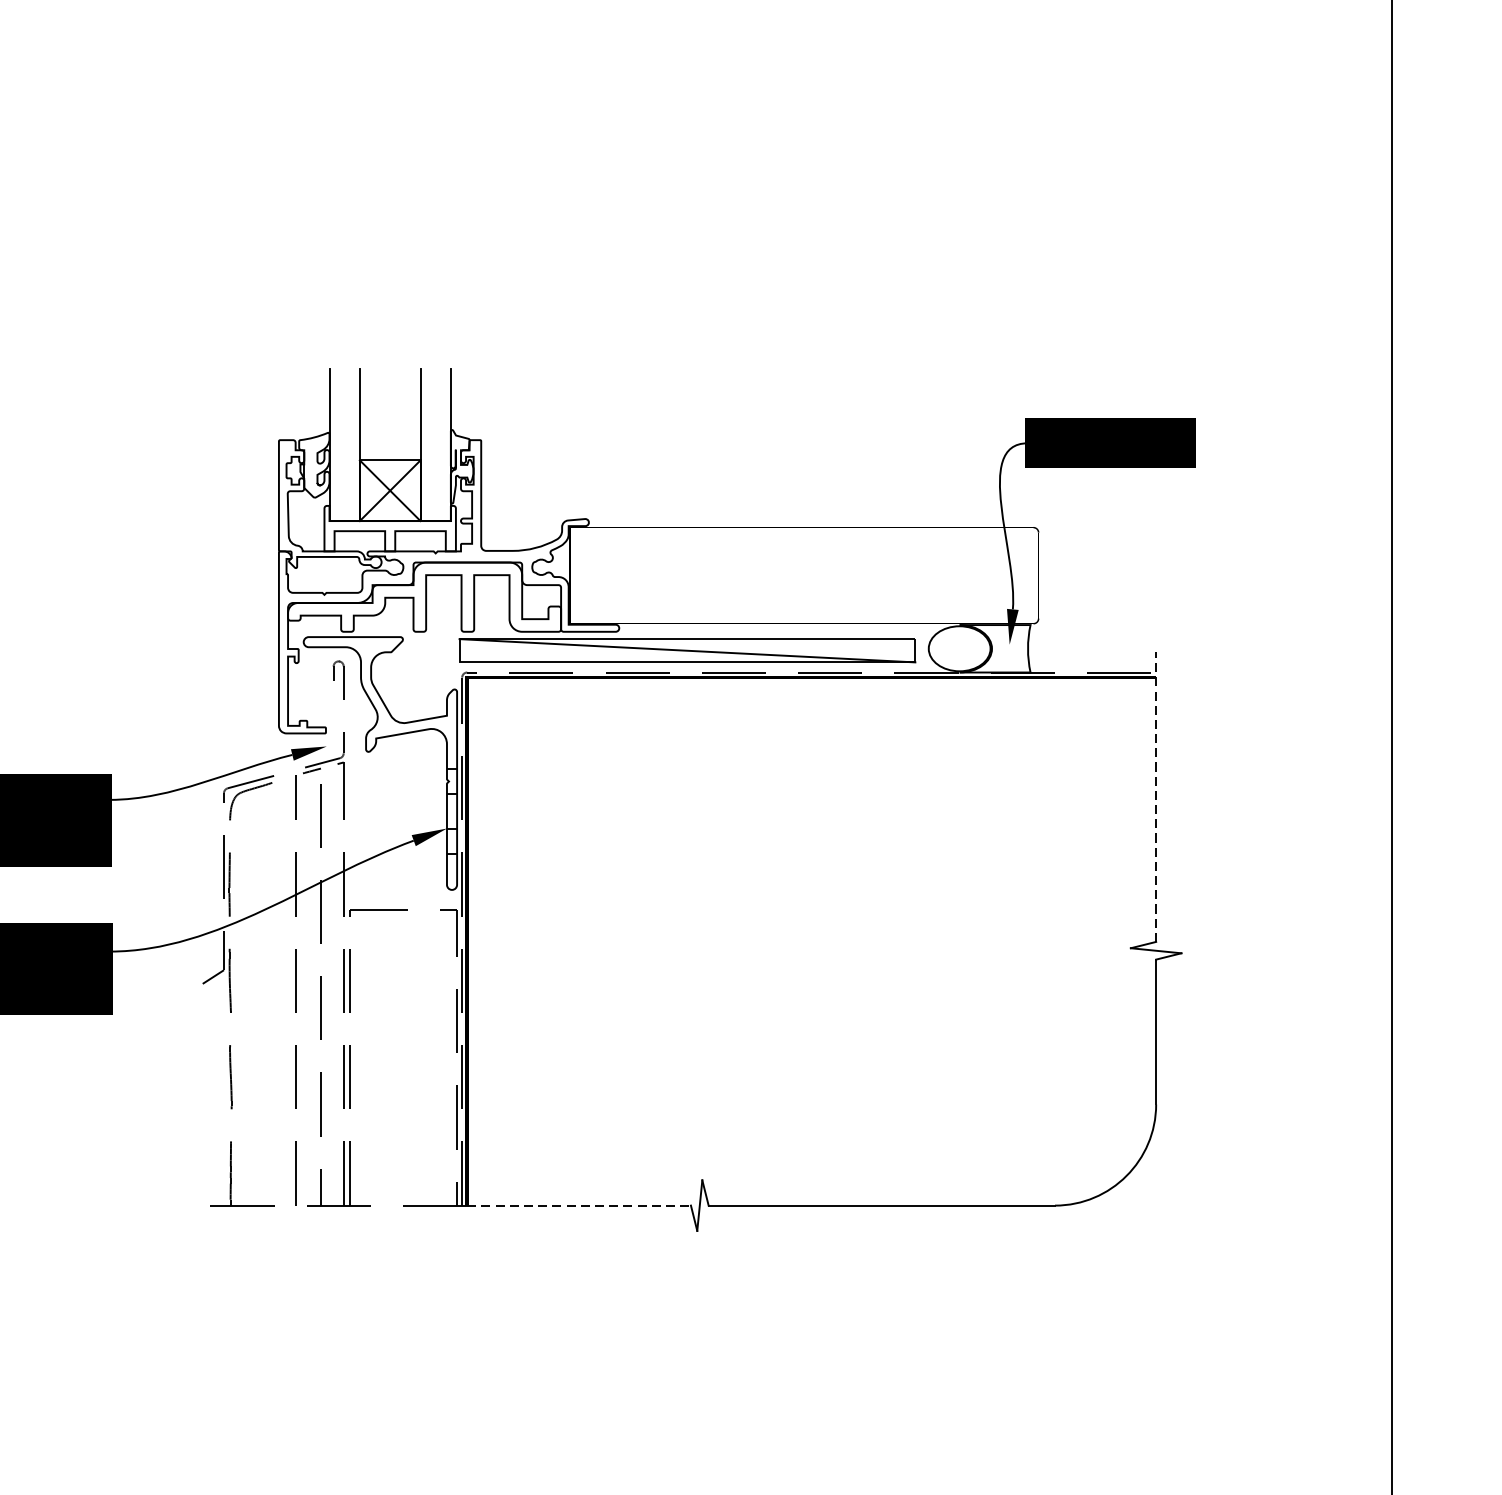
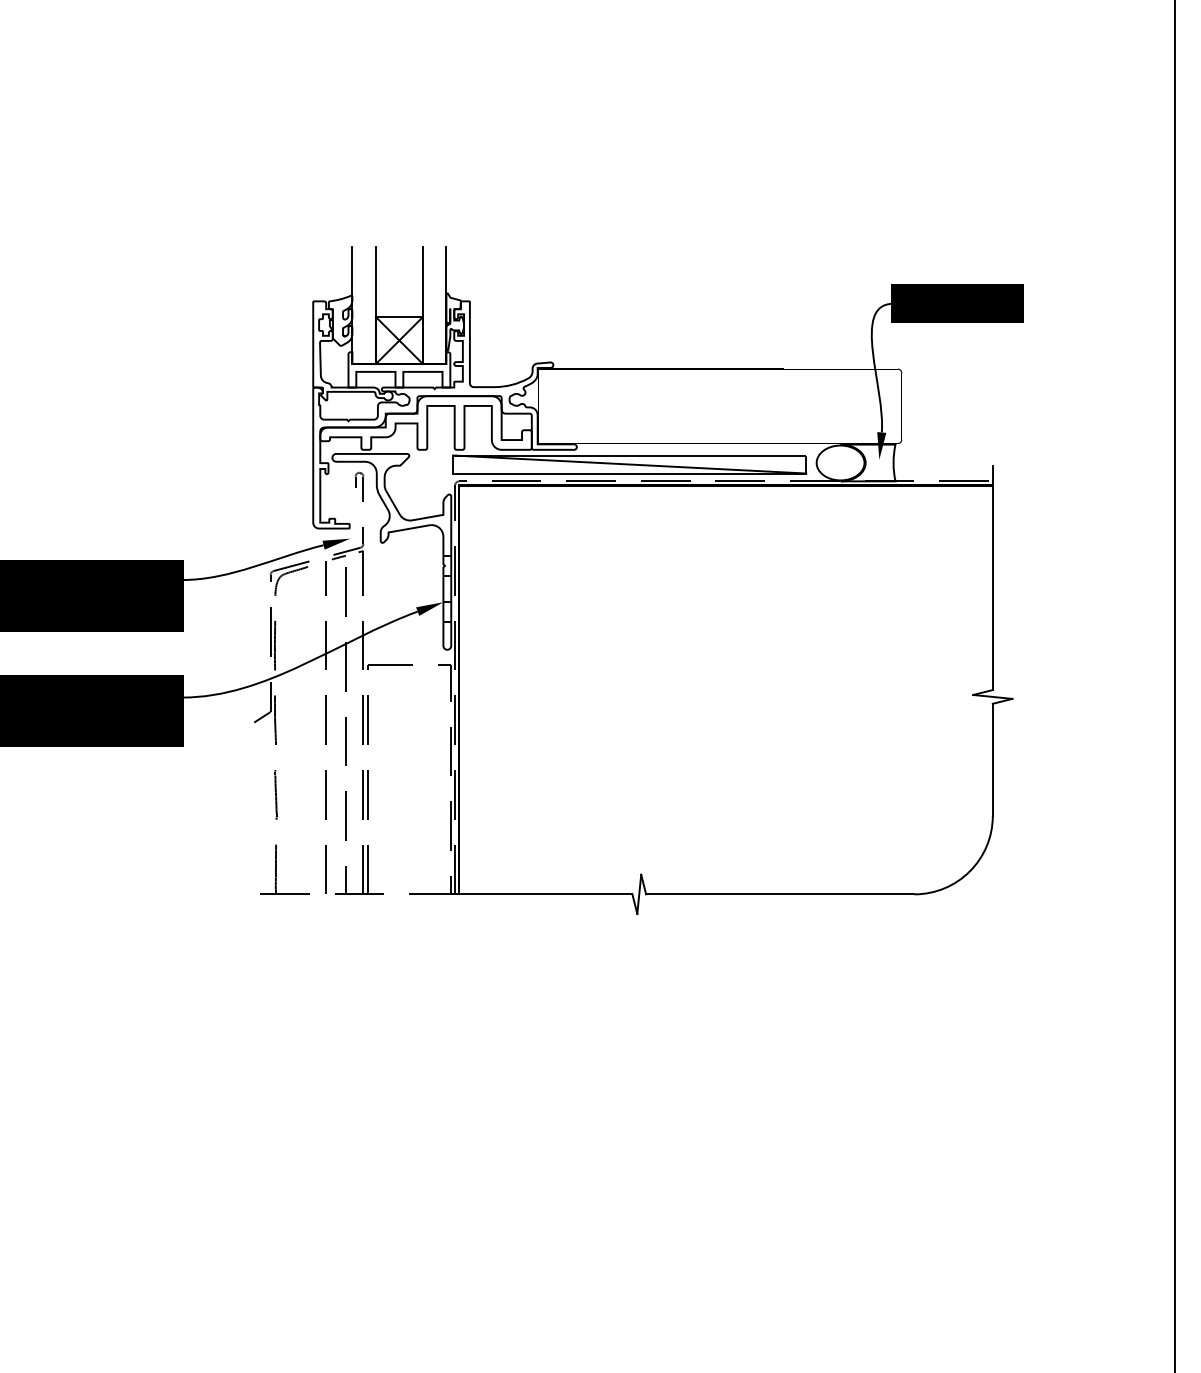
line: (1155, 796) -> (992, 577), dashed -> solid
line: (578, 1205) -> (545, 894), dashed -> solid

